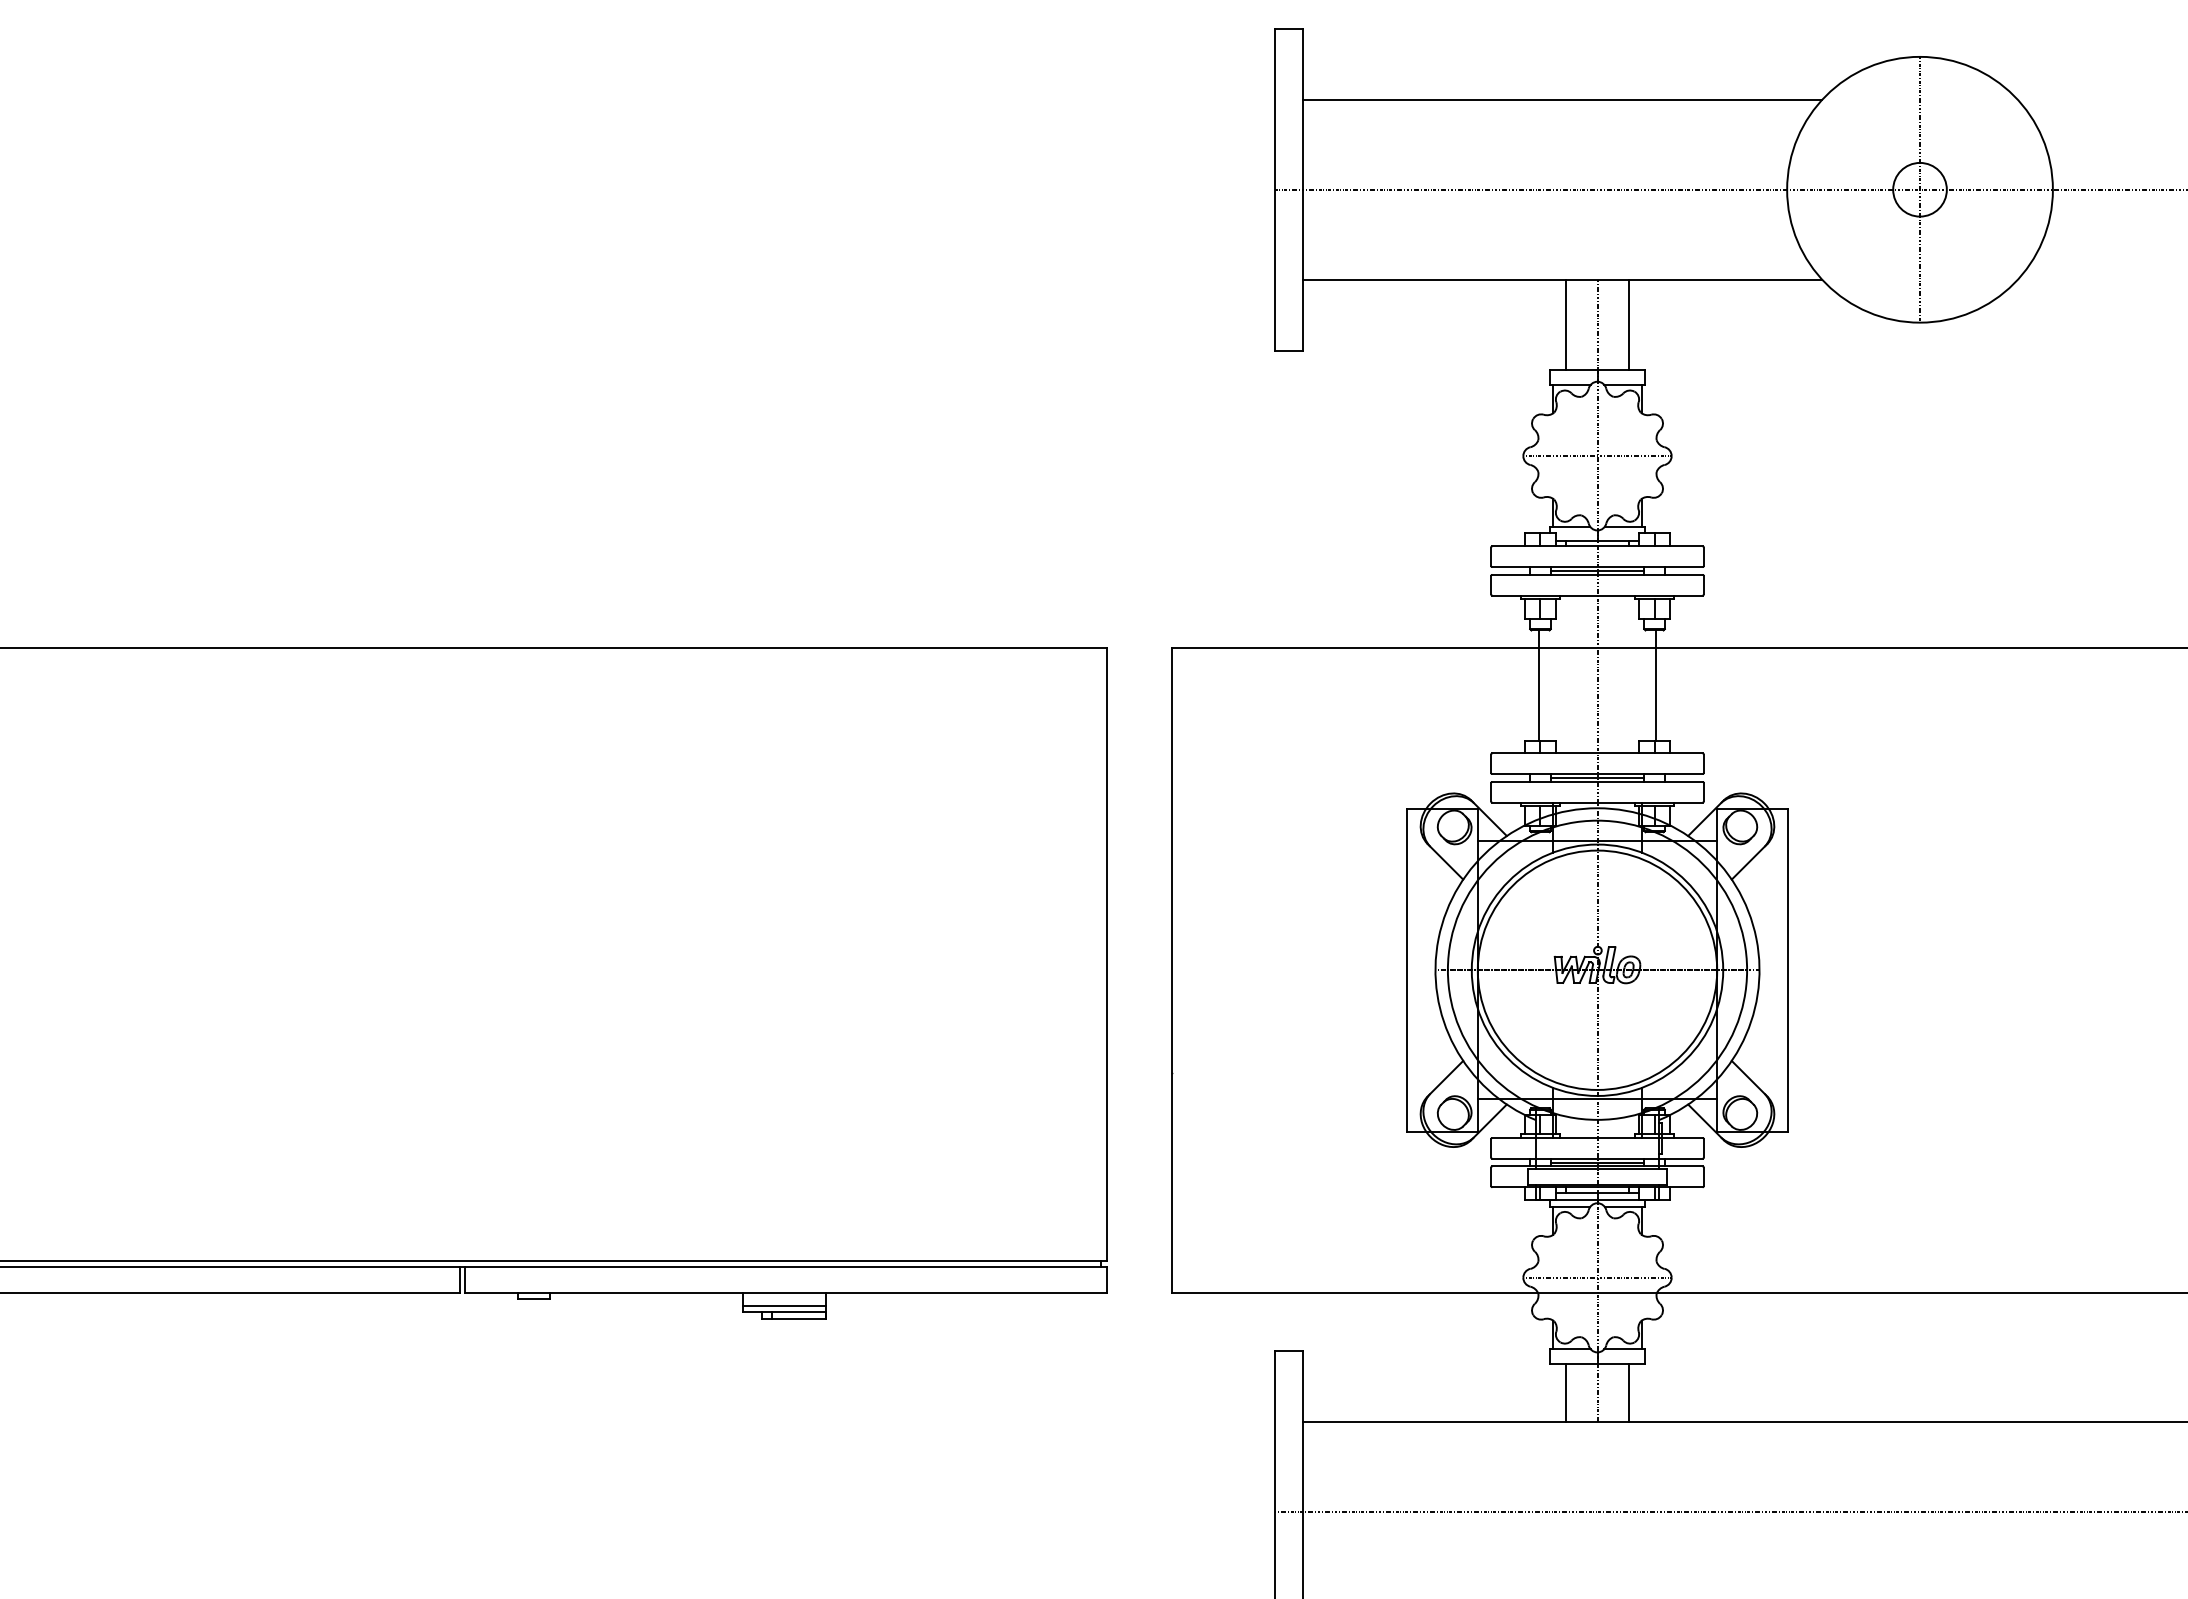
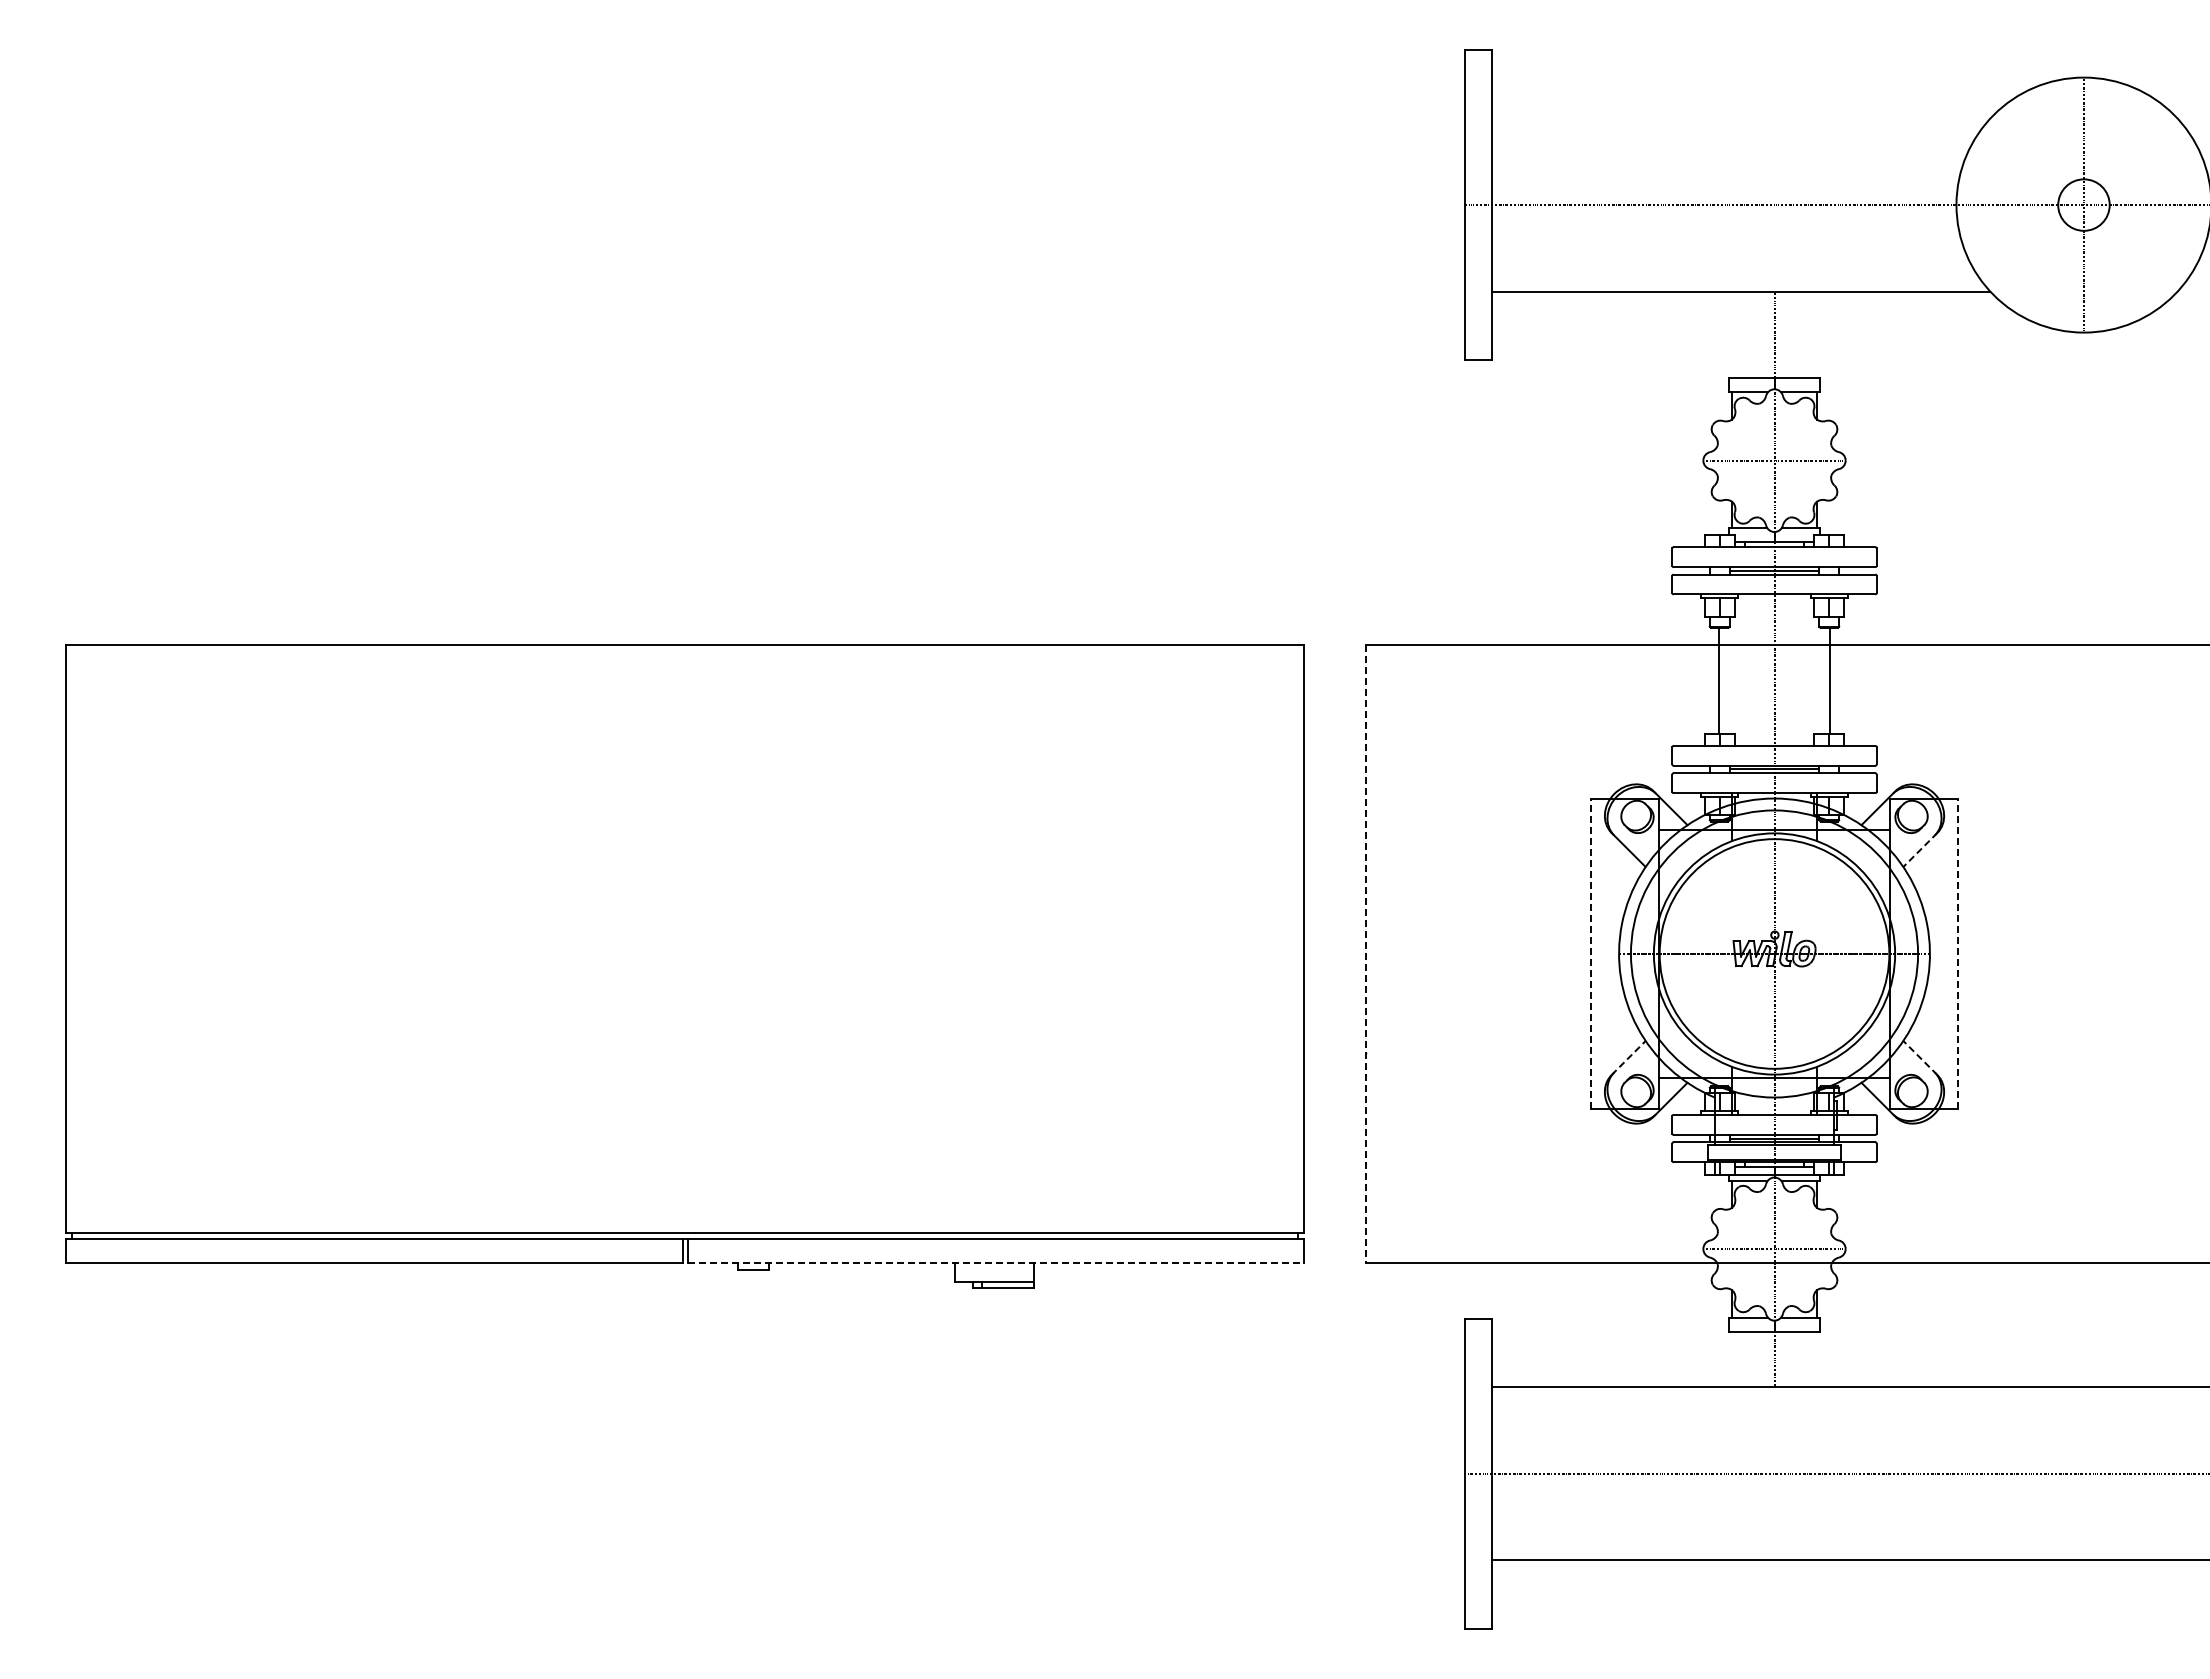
line: (1563, 99) -> (1741, 118), removed
line: (1566, 324) -> (1744, 334), removed
line: (1628, 324) -> (1804, 334), removed
line: (1749, 862) -> (1920, 850), solid -> dashed
line: (1172, 970) -> (1366, 954), solid -> dashed
line: (1406, 970) -> (1591, 954), solid -> dashed
line: (1788, 970) -> (1957, 954), solid -> dashed
line: (1445, 1078) -> (1628, 1057), solid -> dashed
line: (1749, 1078) -> (1920, 1057), solid -> dashed
line: (786, 1292) -> (996, 1263), solid -> dashed
line: (784, 1305) -> (994, 1275), removed
line: (1566, 1392) -> (1744, 1359), removed
line: (1628, 1392) -> (1804, 1359), removed

